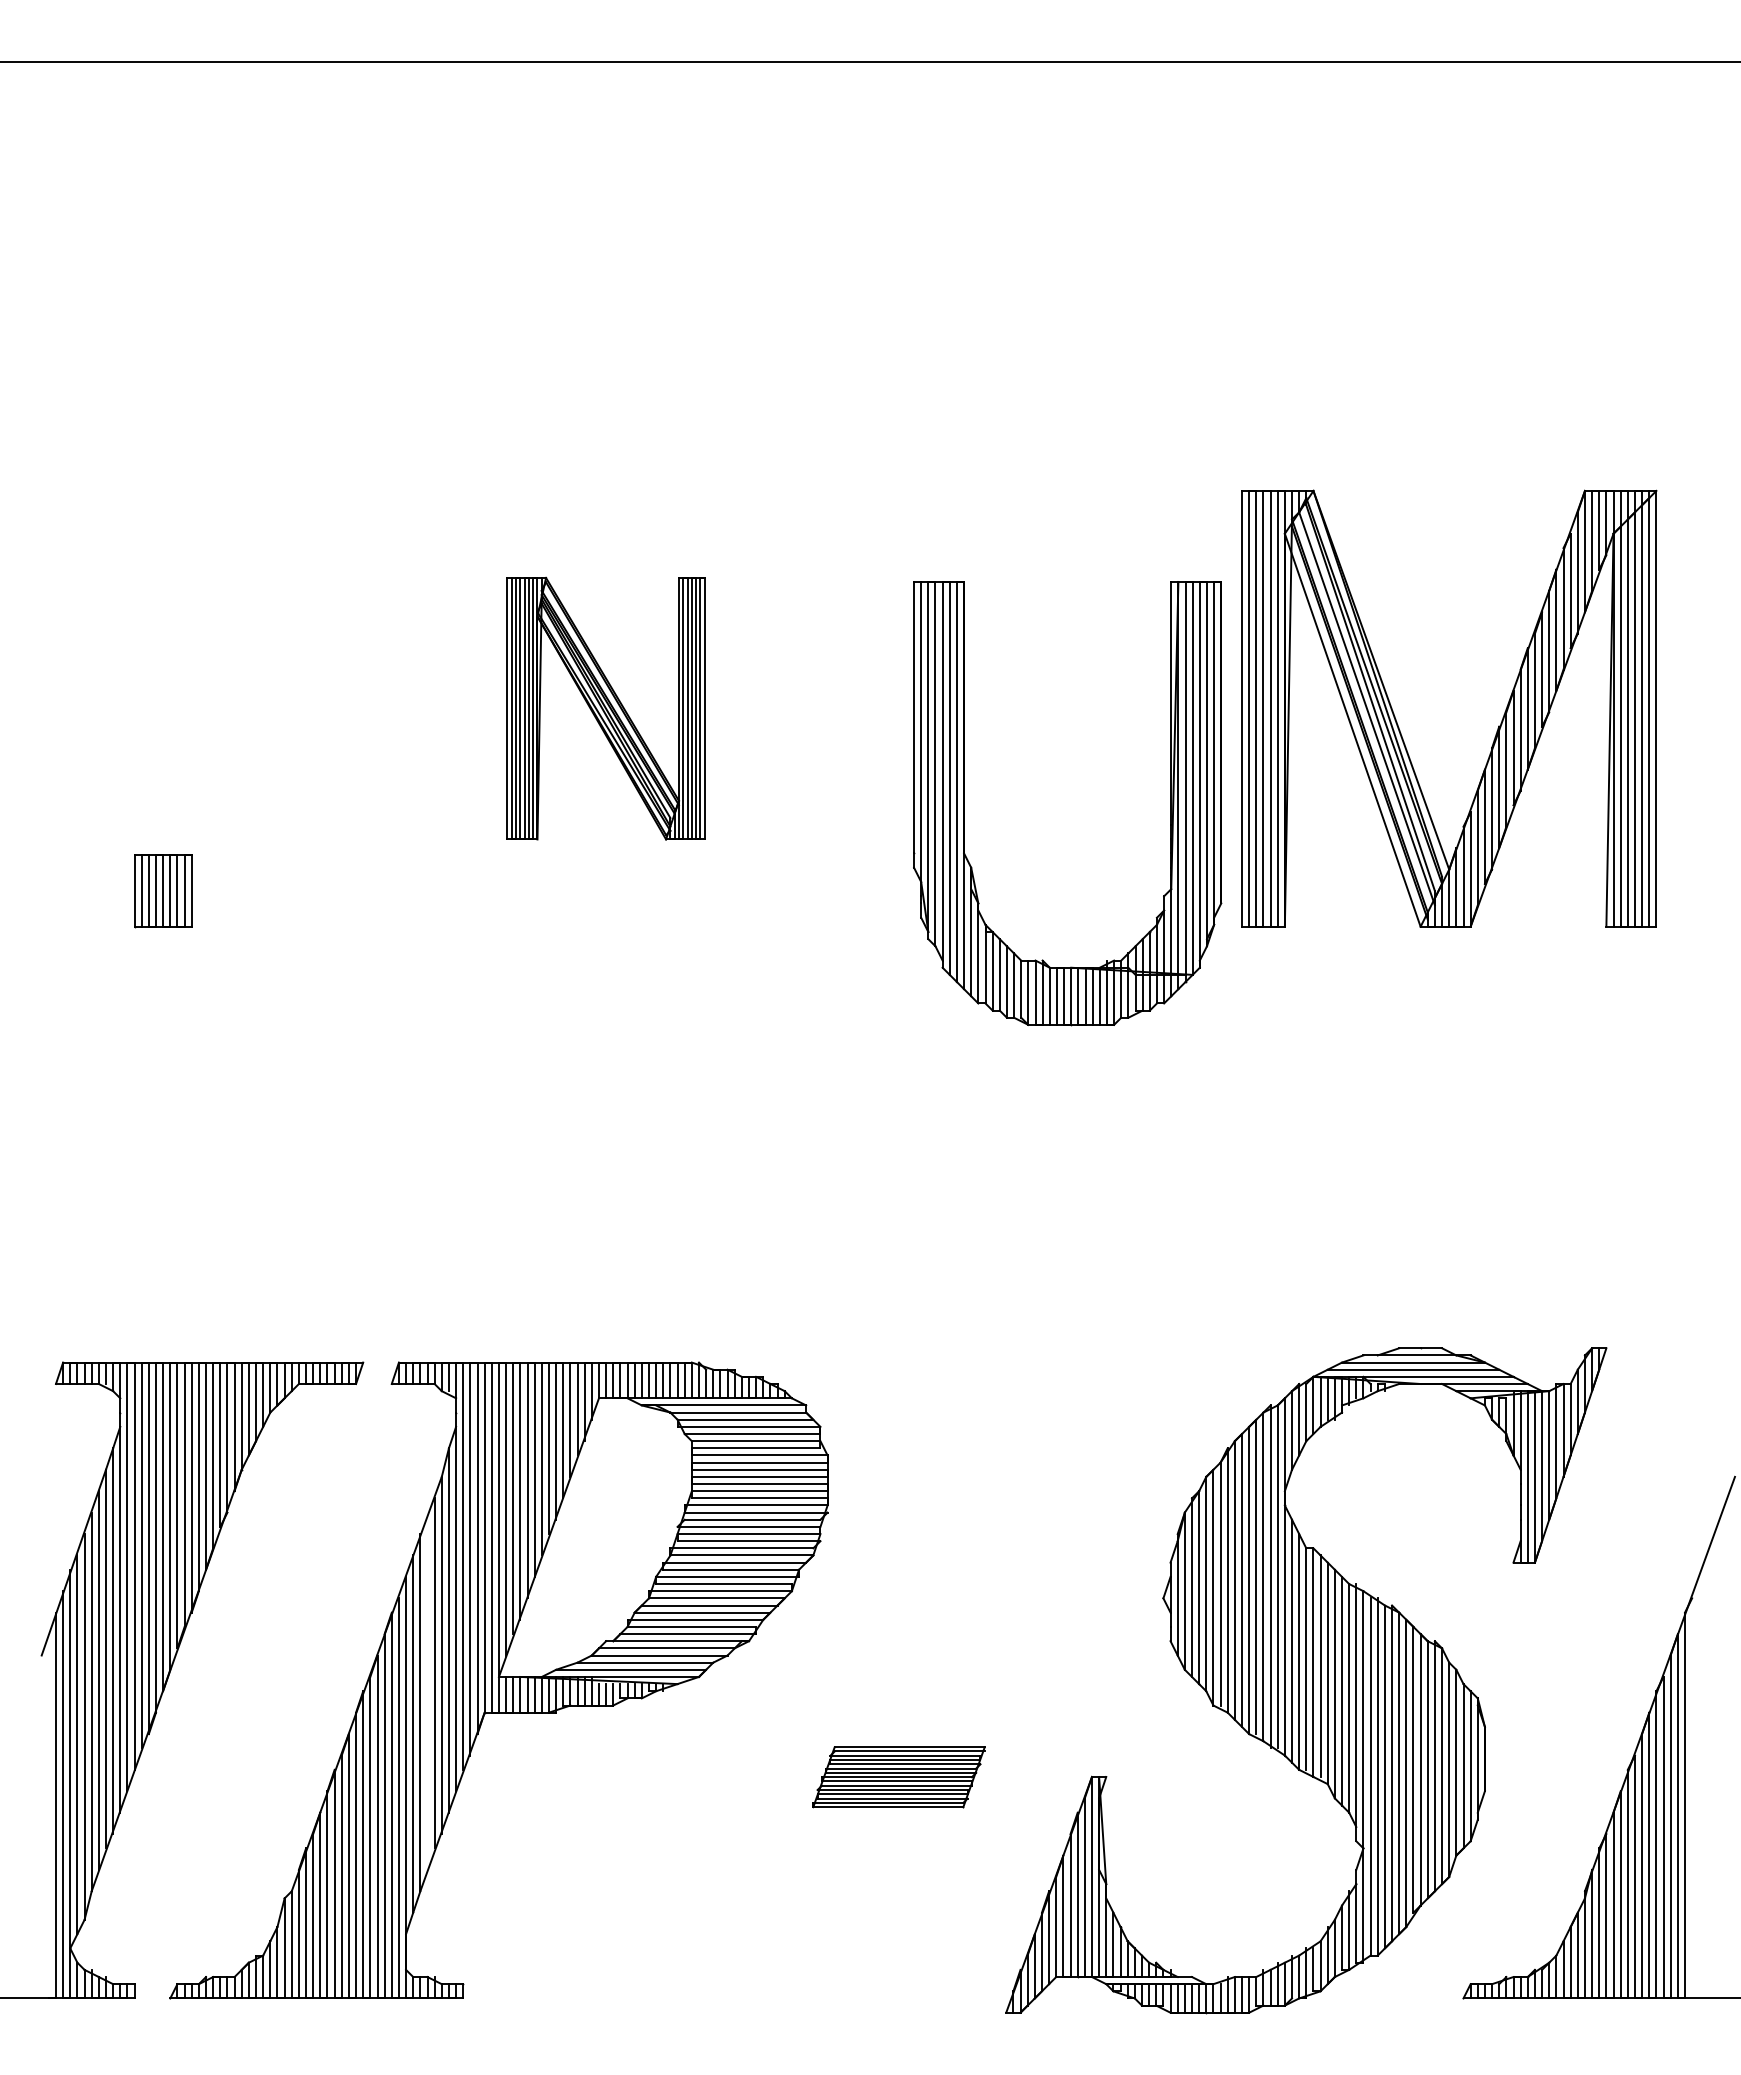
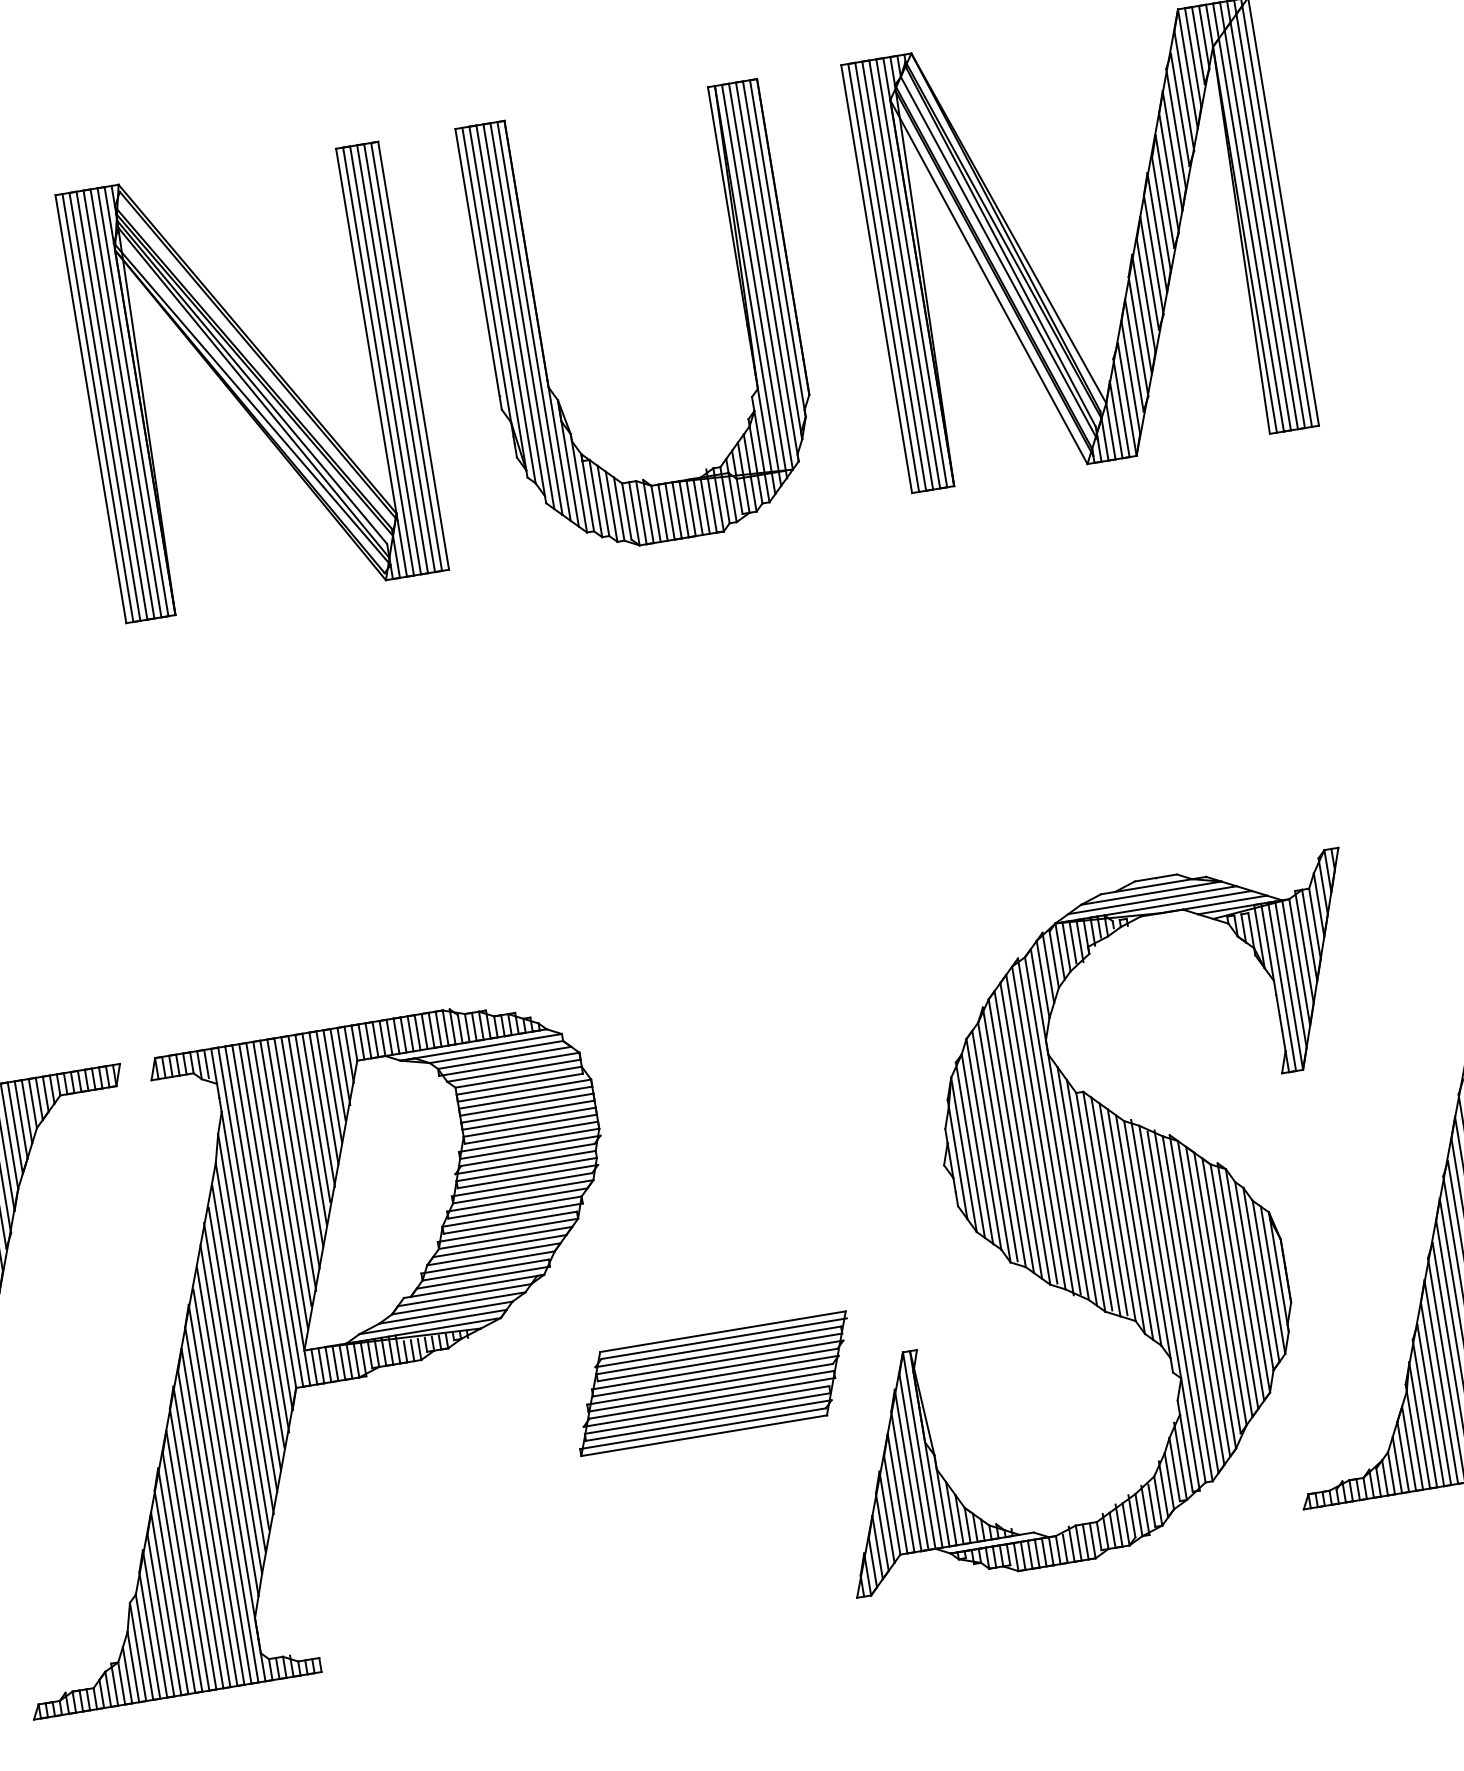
part: (605, 708) -> (251, 382), size x1.67
part: (964, 803) -> (540, 338), moved
line: (427, 1694) -> (237, 1379), added
part: (898, 1777) -> (713, 1384), size x1.67

